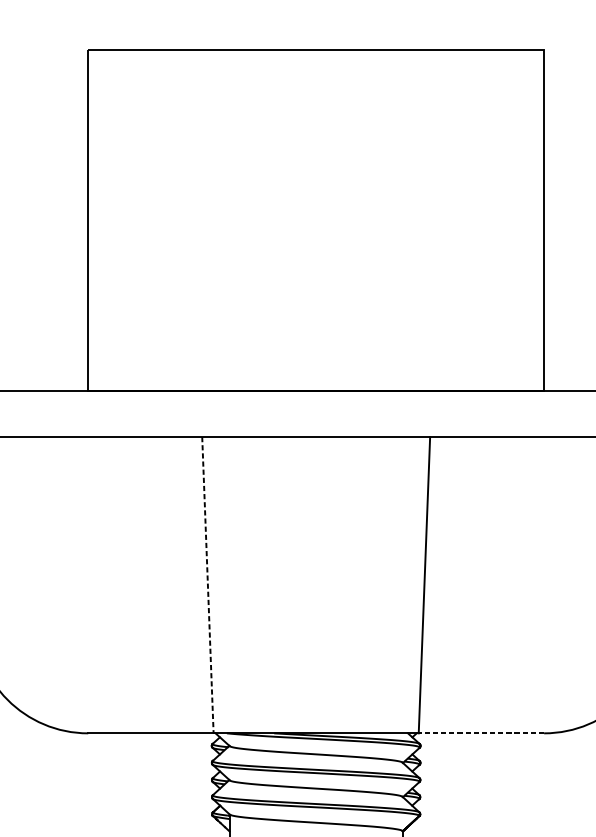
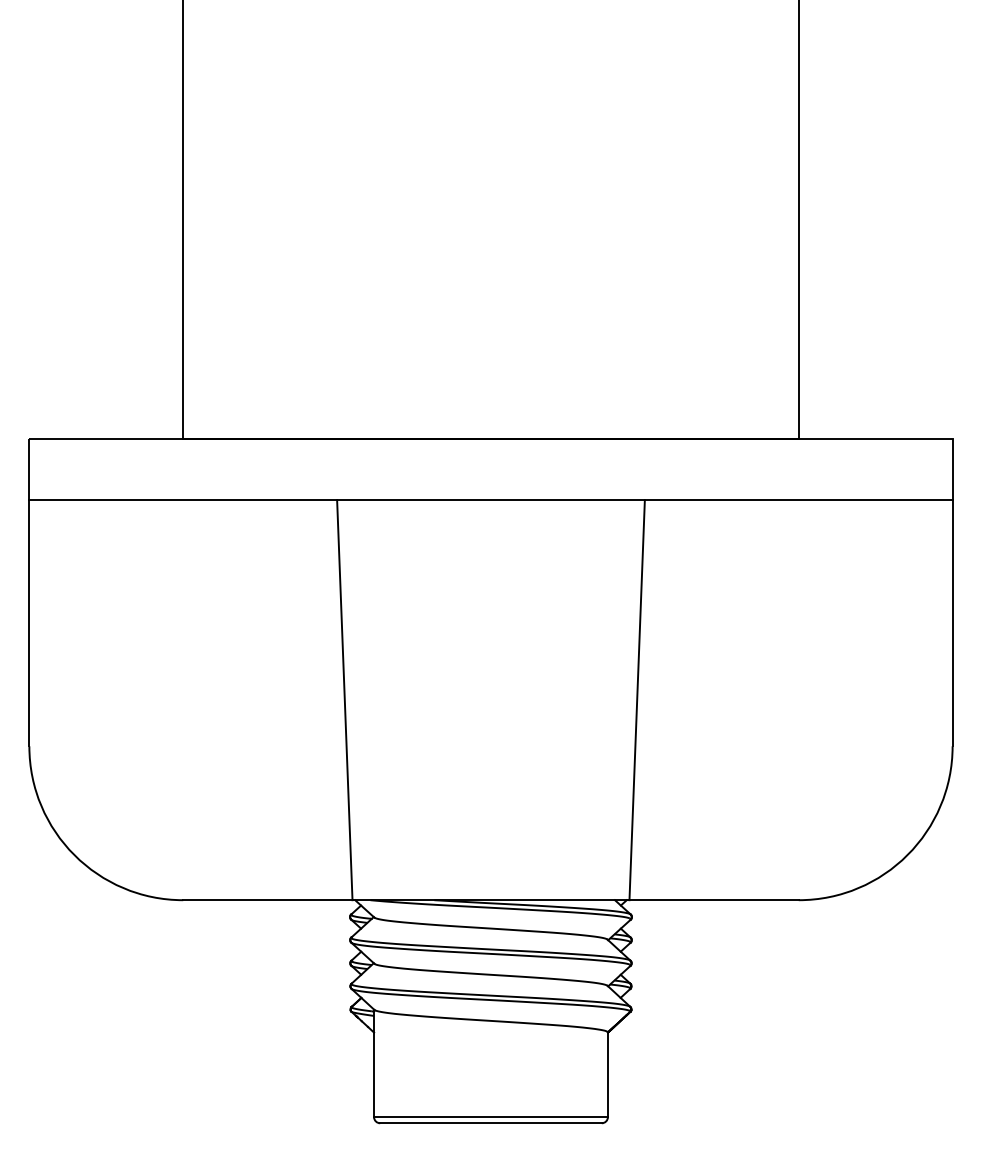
line: (207, 585) -> (344, 700), dashed -> solid
line: (481, 733) -> (714, 900), dashed -> solid

